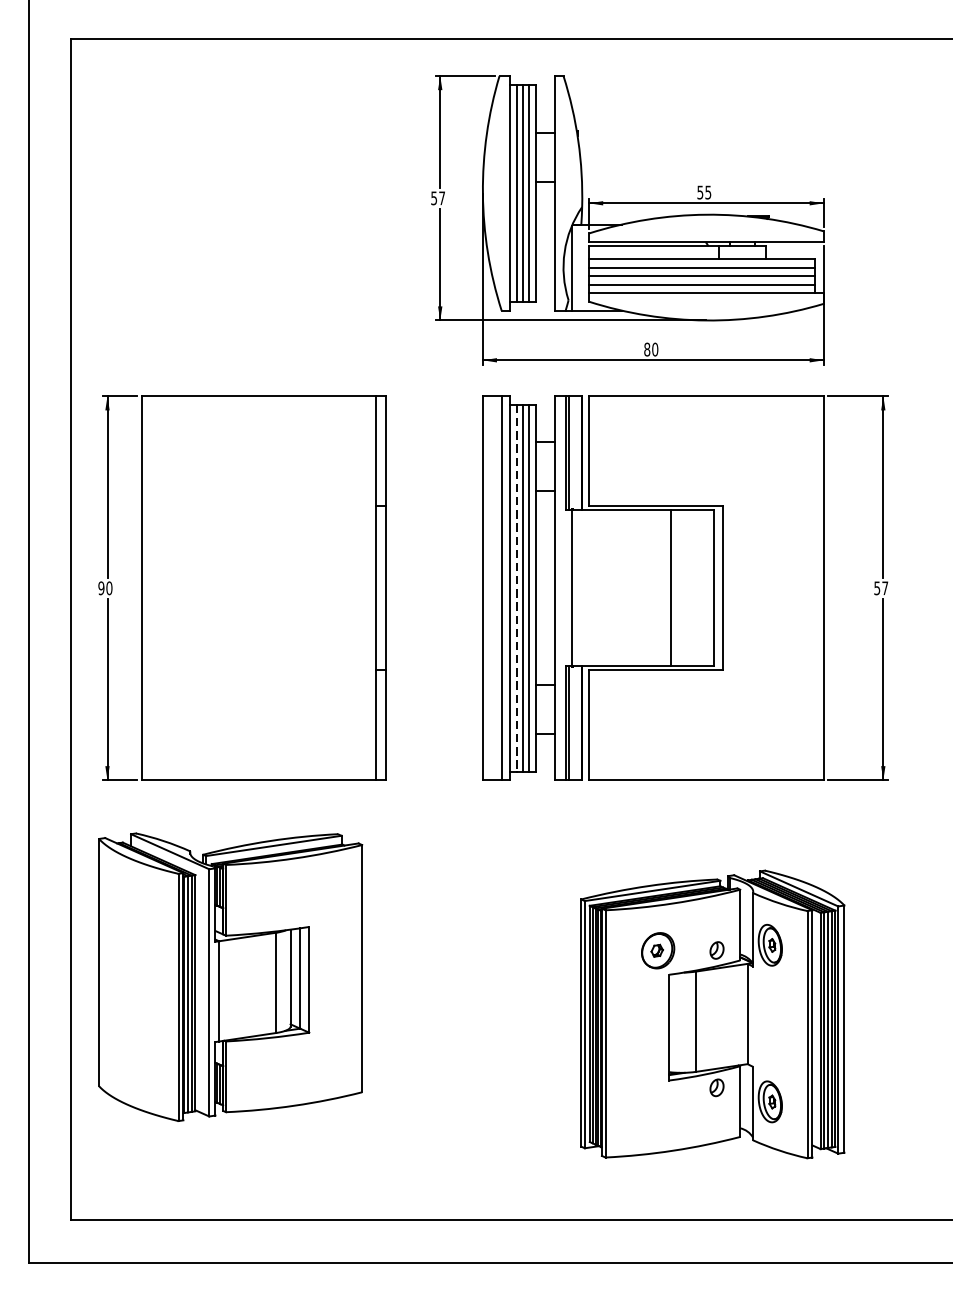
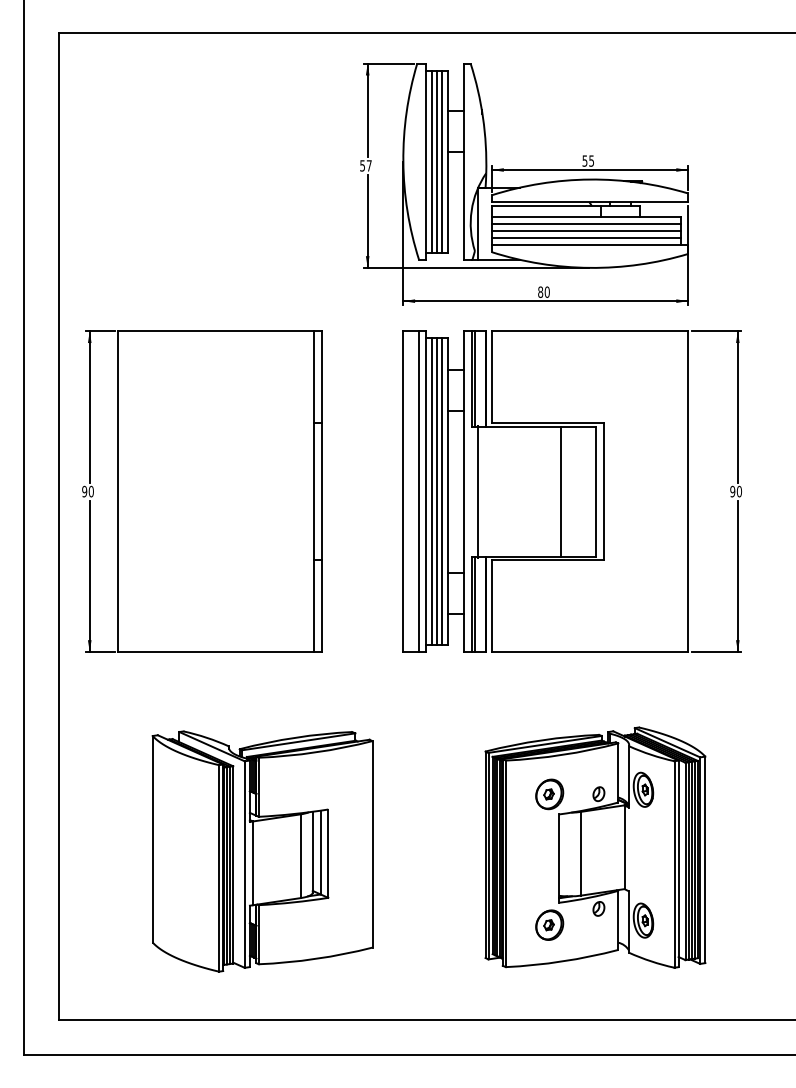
text: (880, 588) -> (735, 491), 57 -> 90
line: (516, 589) -> (431, 492), dashed -> solid
part: (230, 977) -> (262, 851), moved
part: (657, 1106) -> (549, 924), added

